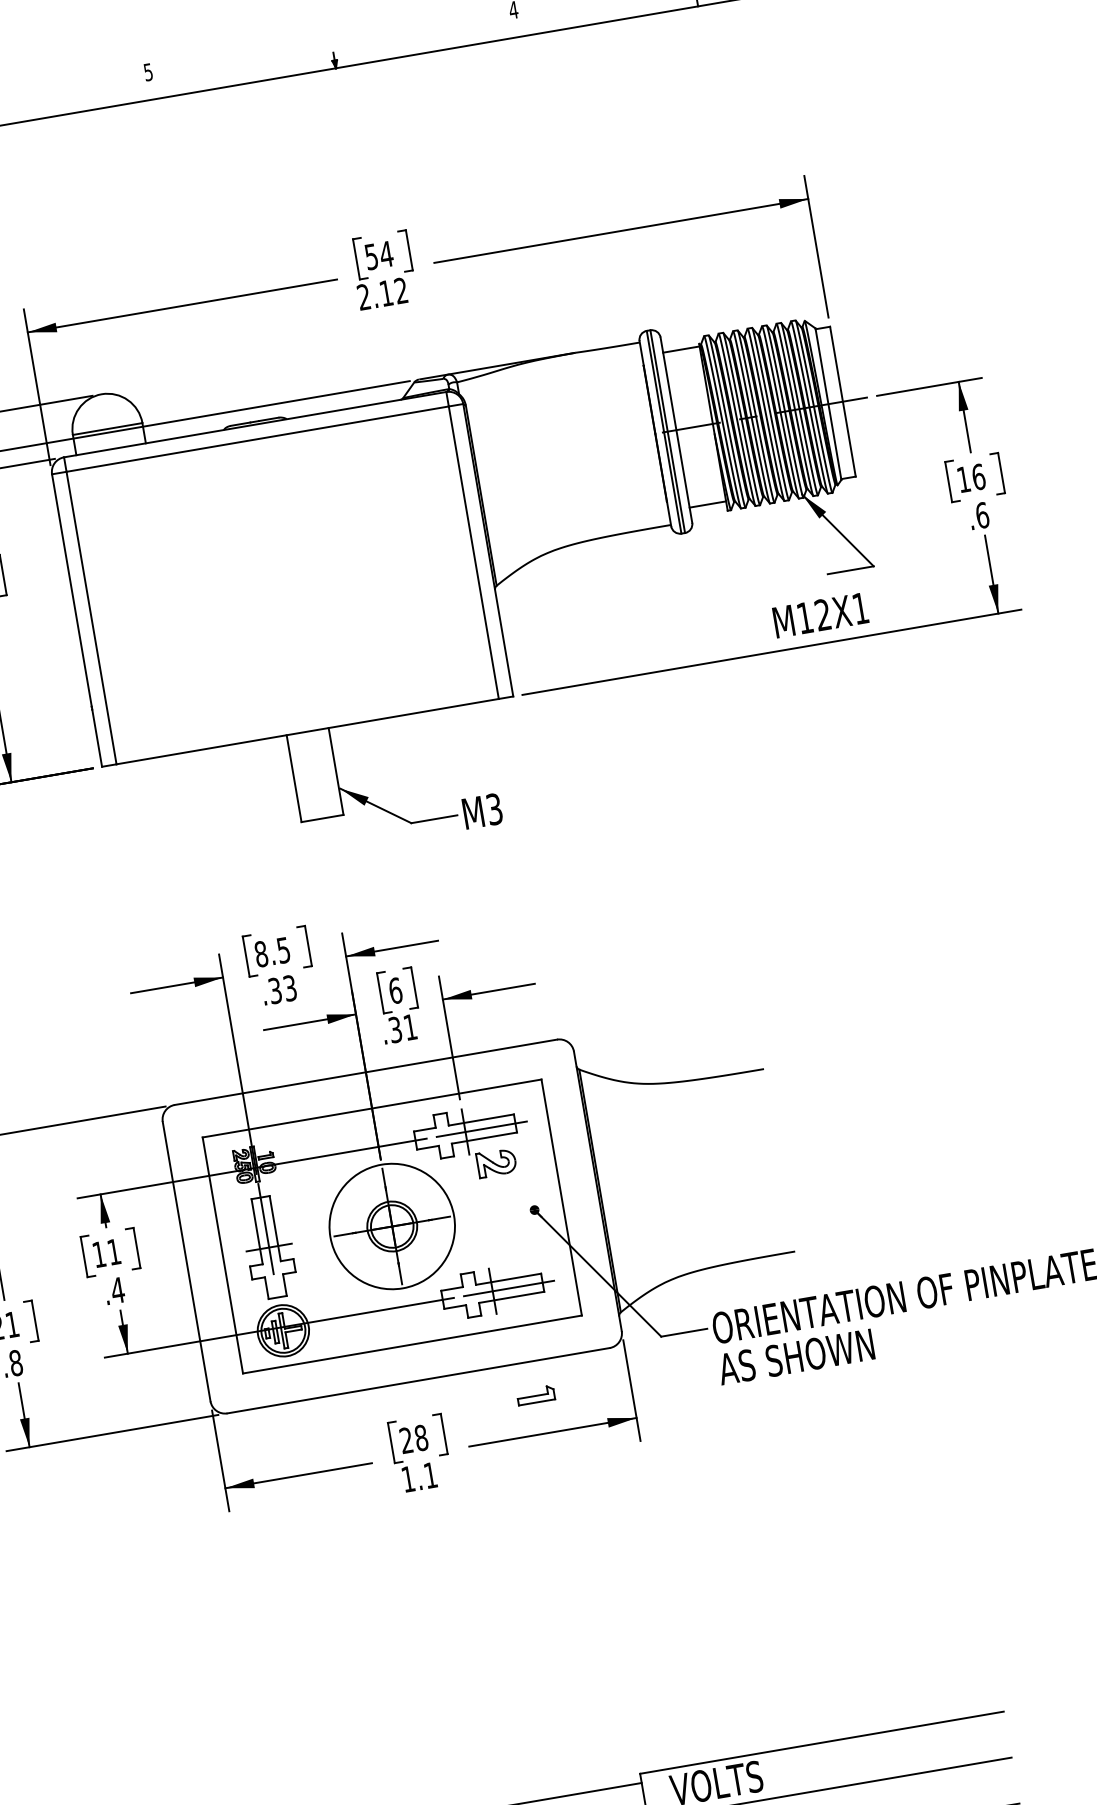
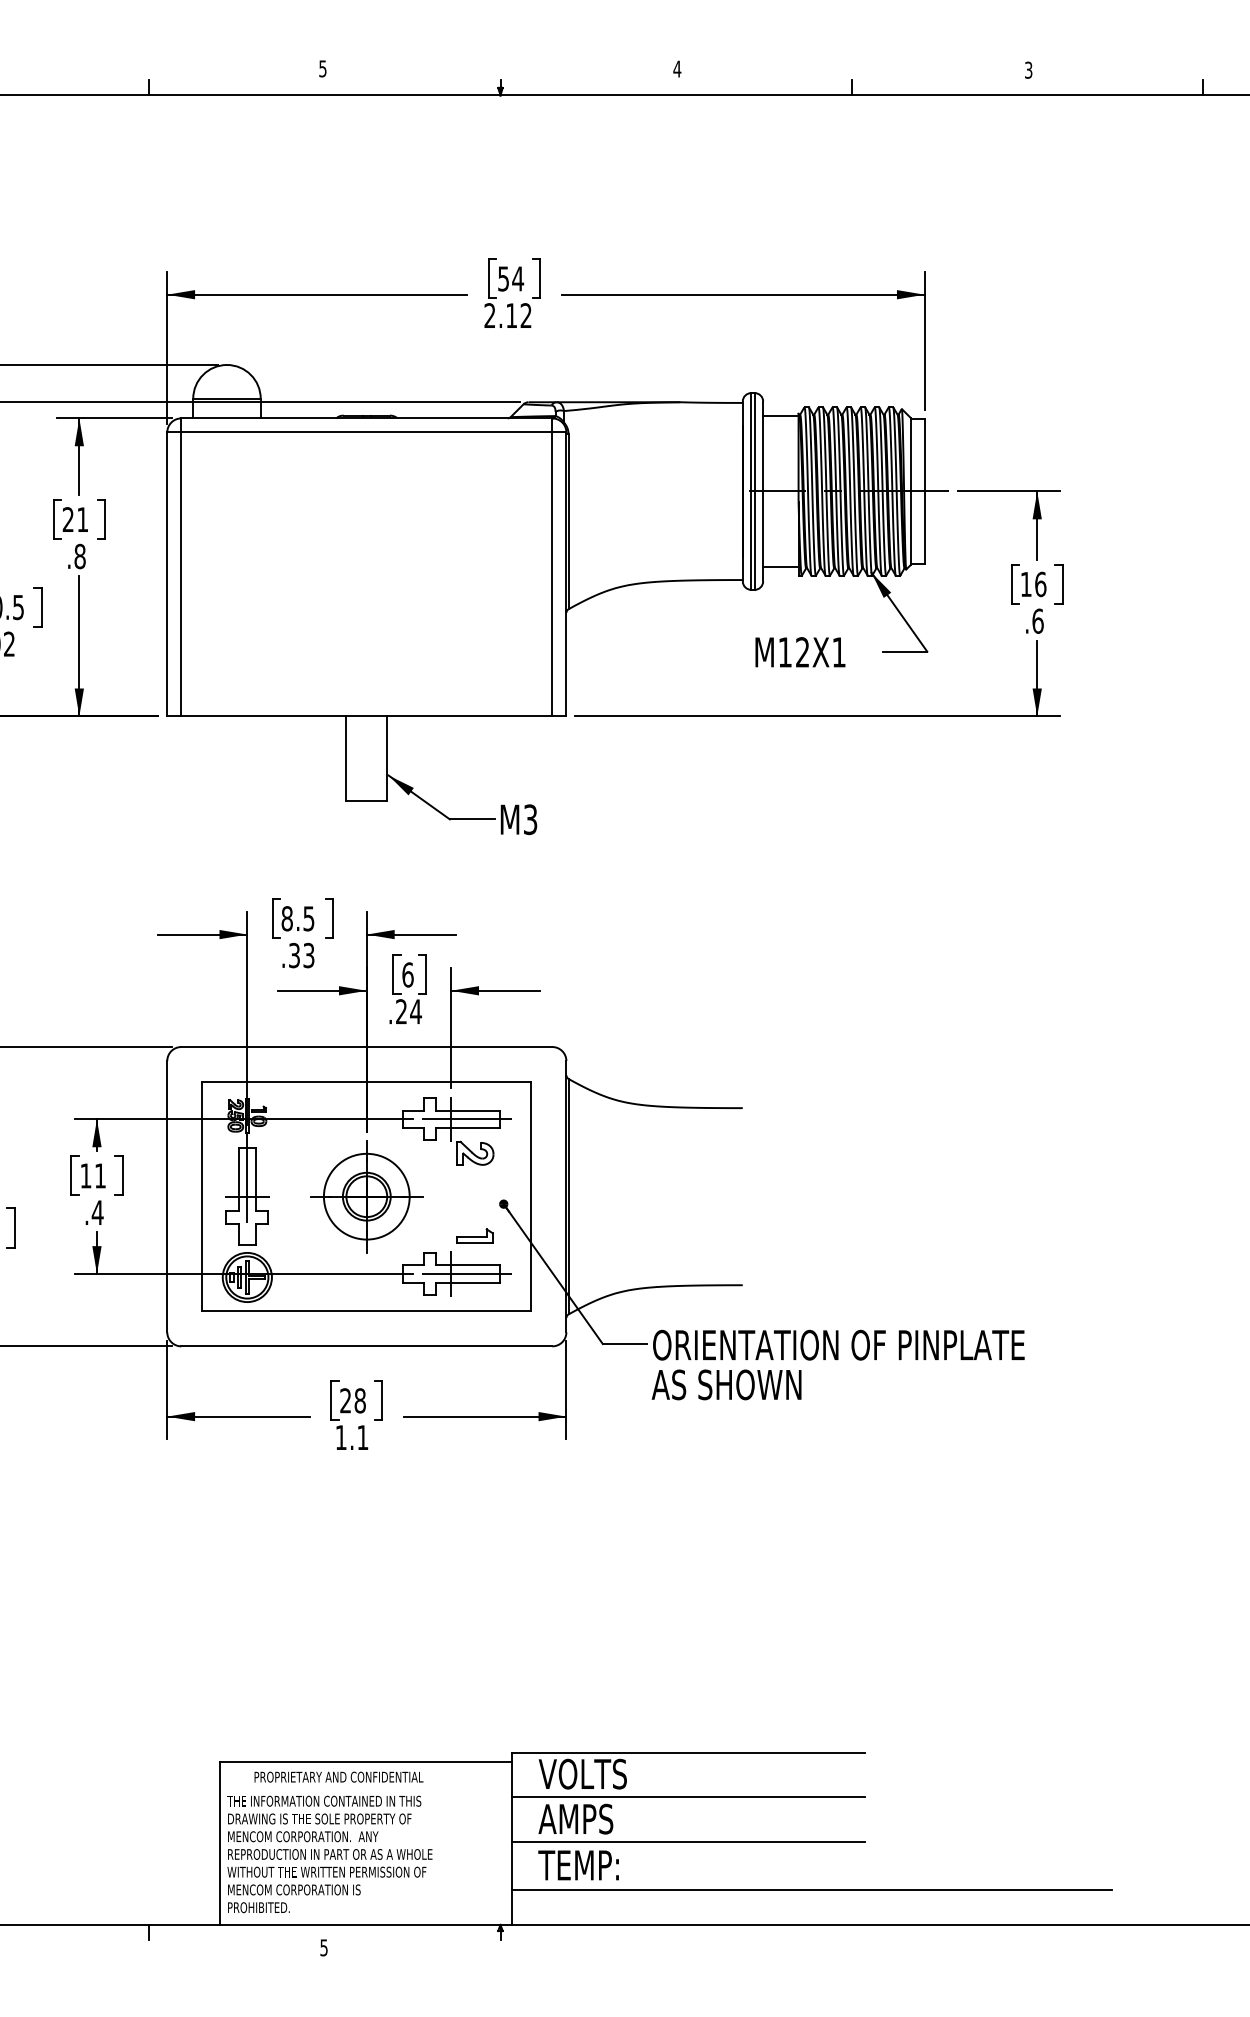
text: (820, 615) -> (800, 652), moved
text: (402, 1028) -> (408, 1011), .31 -> .24
circle: (391, 1226) -> (366, 1196), size x0.71
part: (535, 1394) -> (474, 1235), moved

